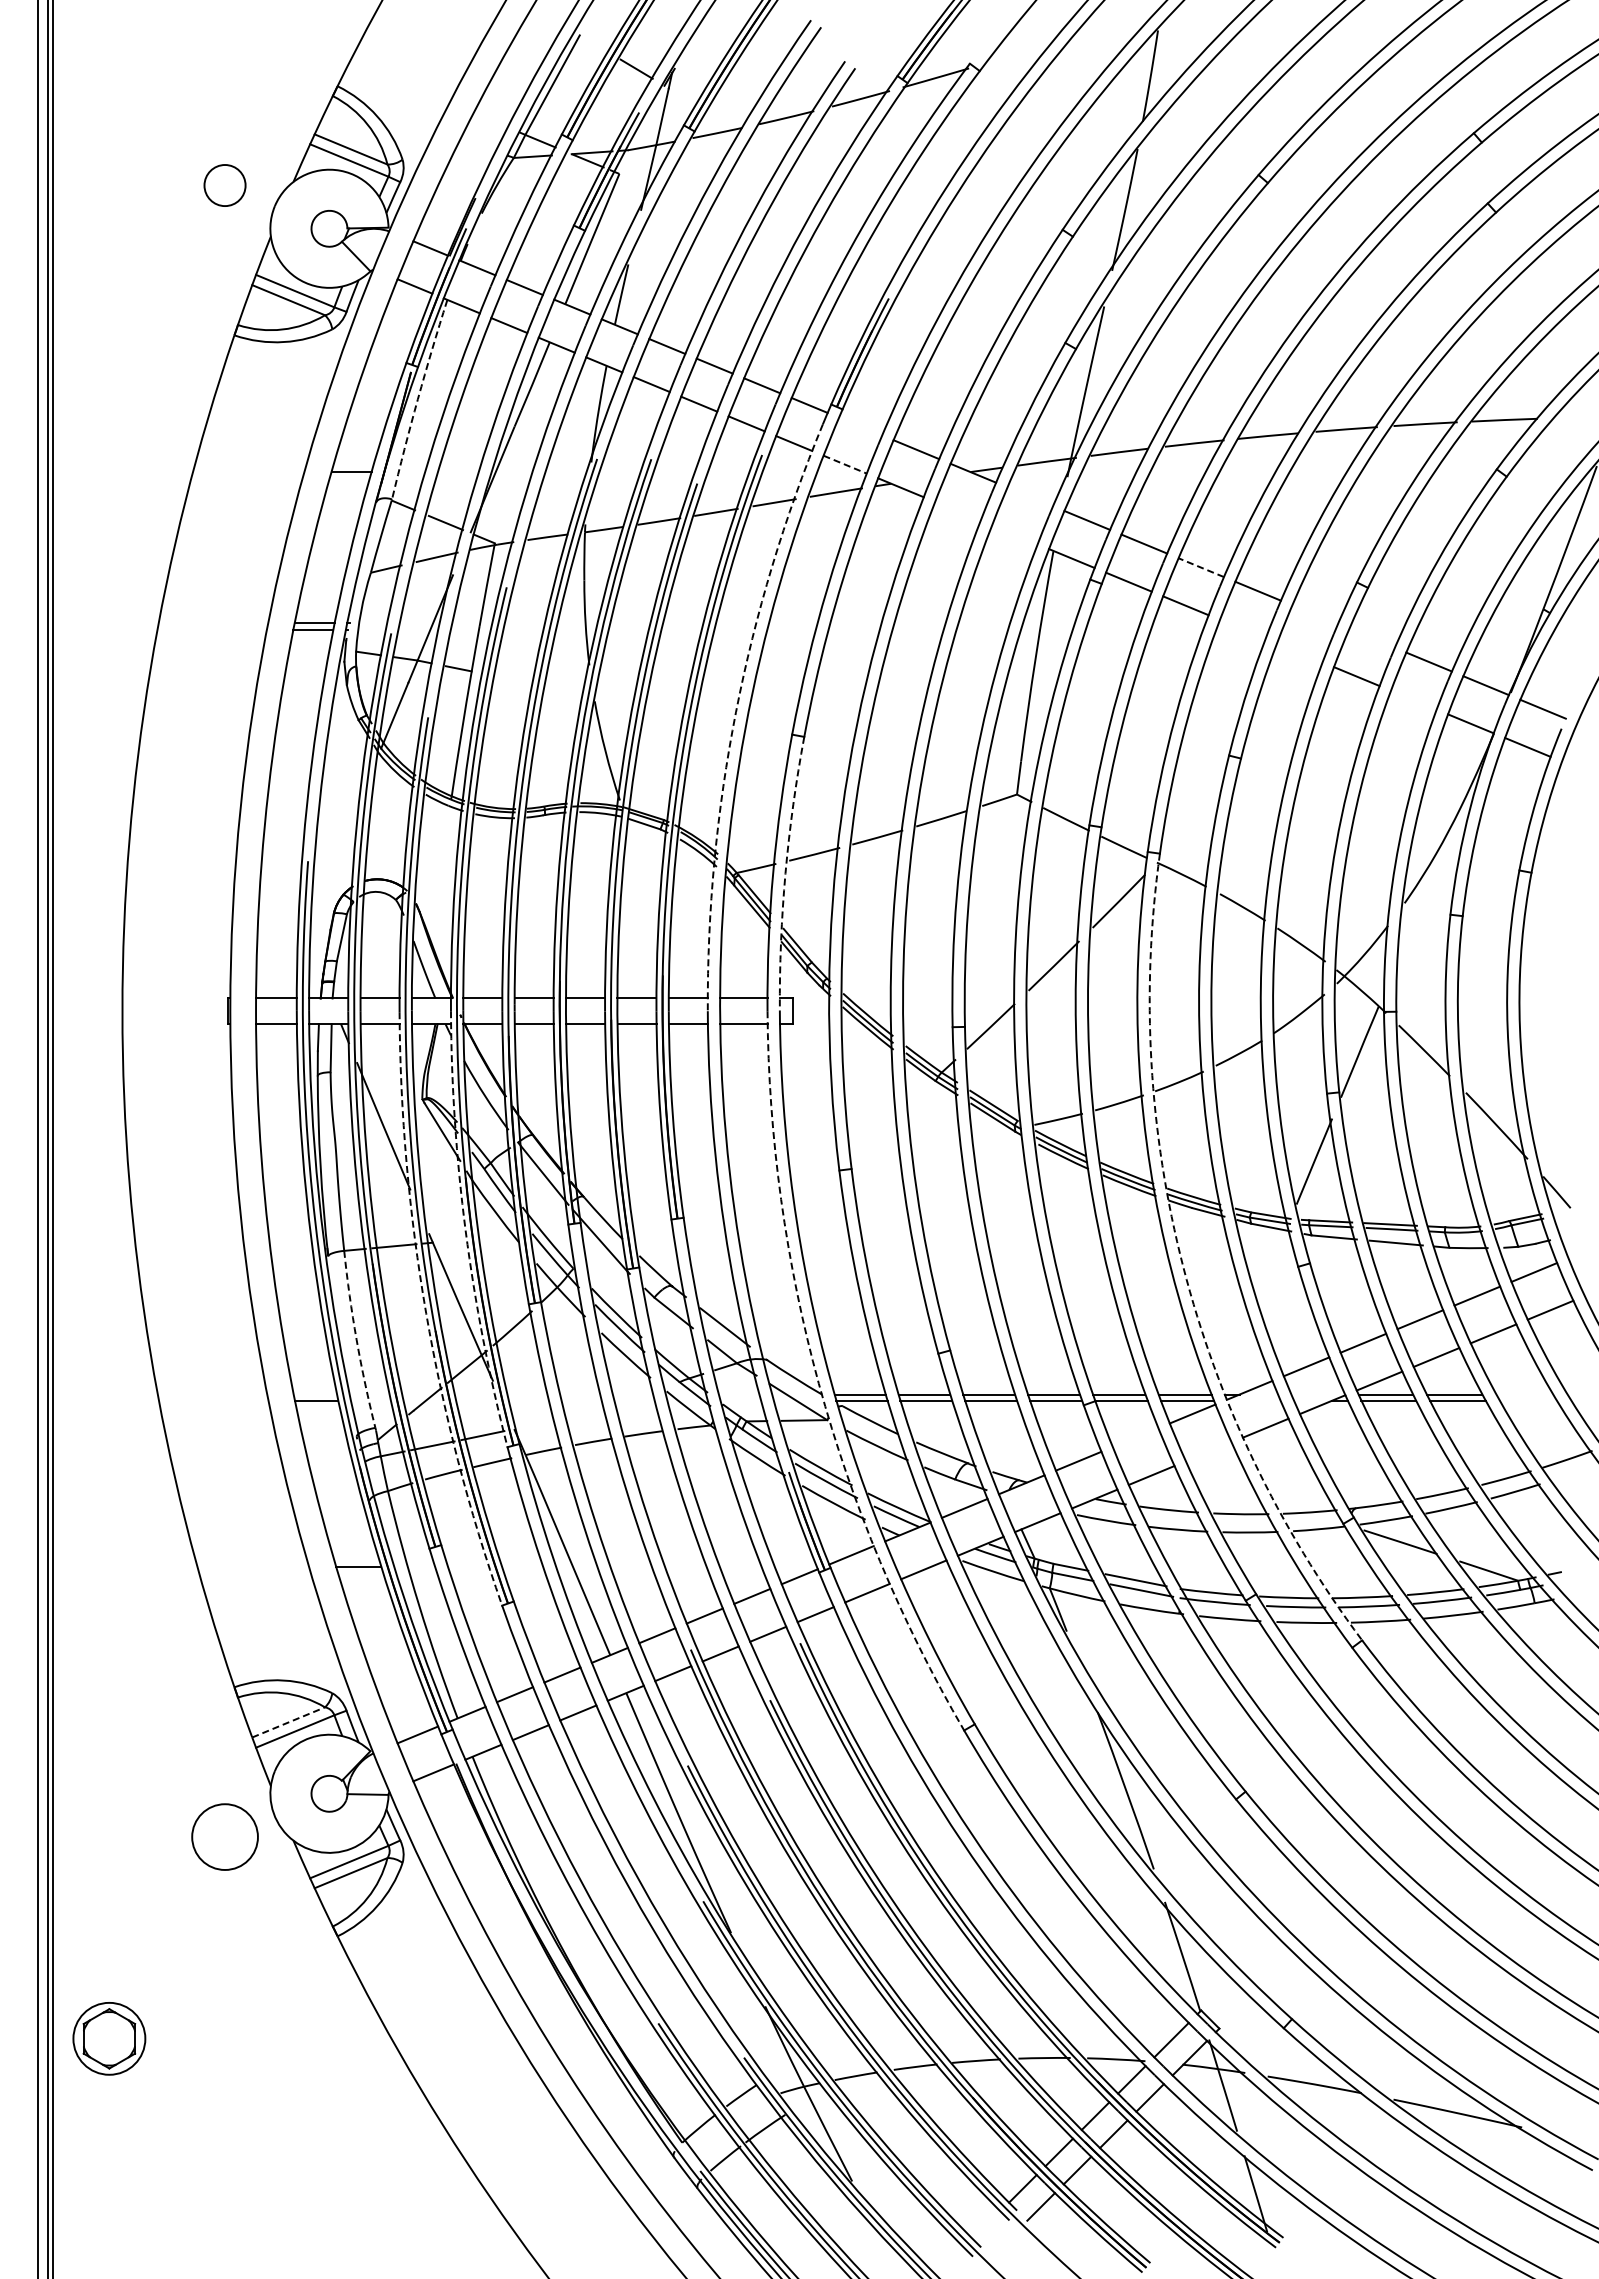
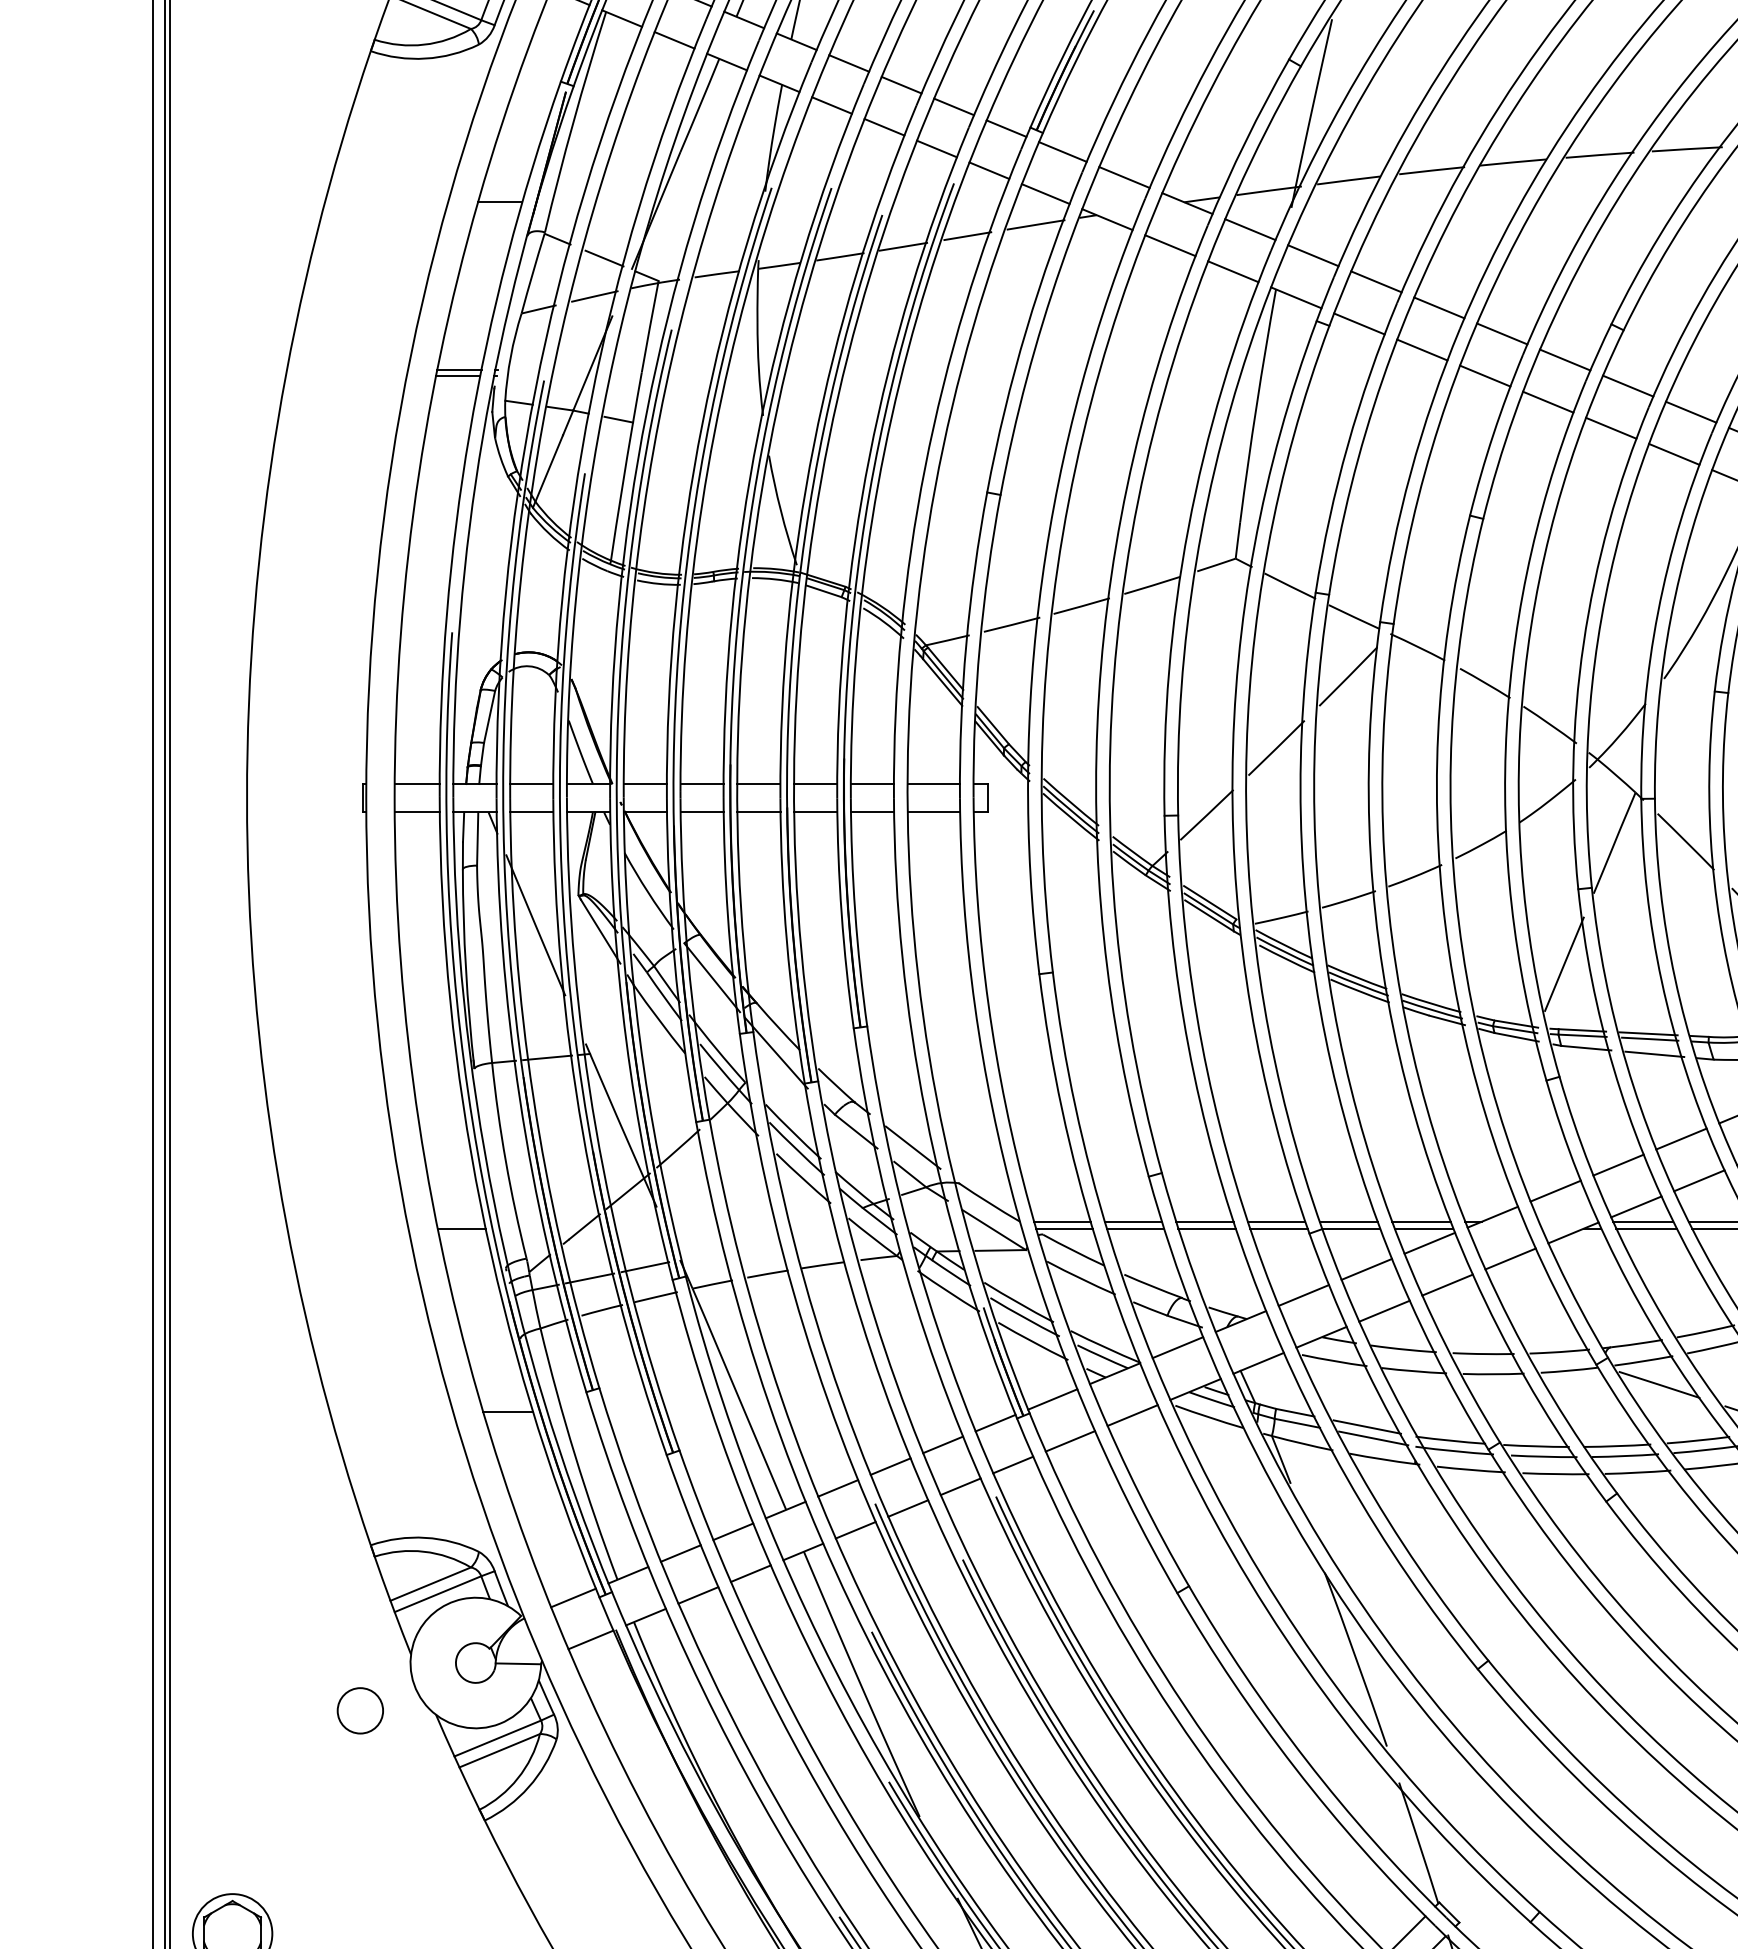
arc: (417, 399) -> (573, 122), dashed -> solid
line: (860, 426) -> (1062, 151), added
line: (845, 464) -> (1046, 193), dashed -> solid
line: (1030, 496) -> (1250, 229), added
line: (957, 510) -> (1169, 244), added
line: (1014, 534) -> (1232, 271), added
line: (1201, 567) -> (1439, 307), dashed -> solid
line: (1314, 614) -> (1564, 359), added
line: (1242, 628) -> (1484, 375), added
line: (1371, 638) -> (1627, 386), added
line: (1299, 652) -> (1547, 401), added
line: (1413, 699) -> (1673, 453), added
arc: (736, 712) -> (925, 467), dashed -> solid
arc: (785, 873) -> (979, 645), dashed -> solid
arc: (465, 1230) -> (626, 1040), dashed -> solid
arc: (1183, 1267) -> (1419, 1081), dashed -> solid
arc: (426, 1313) -> (583, 1132), dashed -> solid
arc: (356, 1339) -> (505, 1160), dashed -> solid
arc: (818, 1383) -> (1016, 1209), dashed -> solid
line: (1135, 1437) -> (1366, 1269), added
line: (1208, 1451) -> (1447, 1284), added
line: (289, 1722) -> (431, 1584), dashed -> solid
circle: (224, 1836) -> (359, 1710), size x0.62

